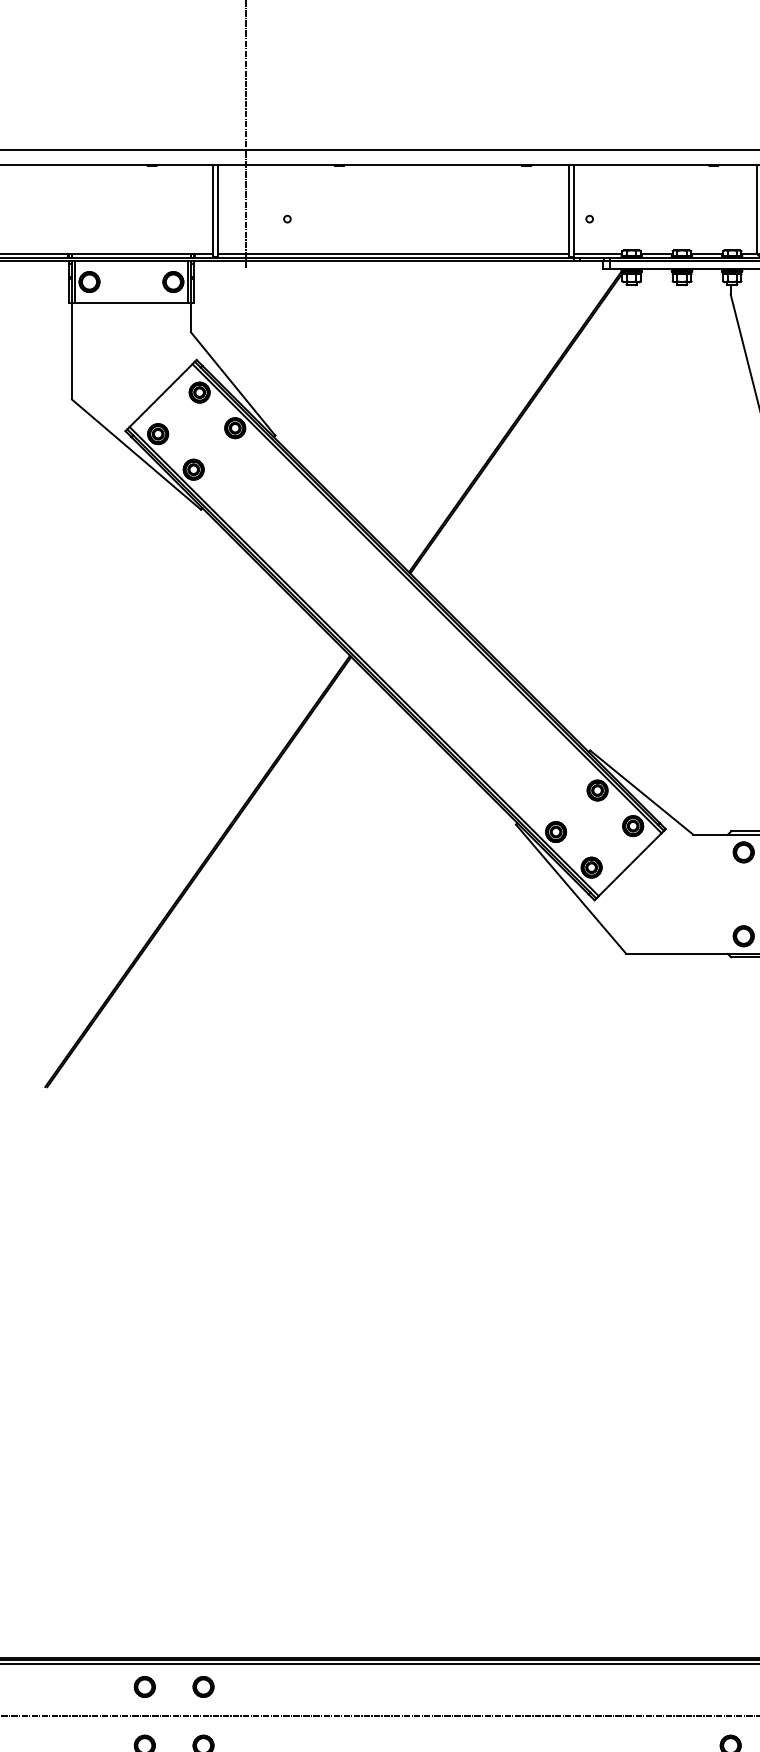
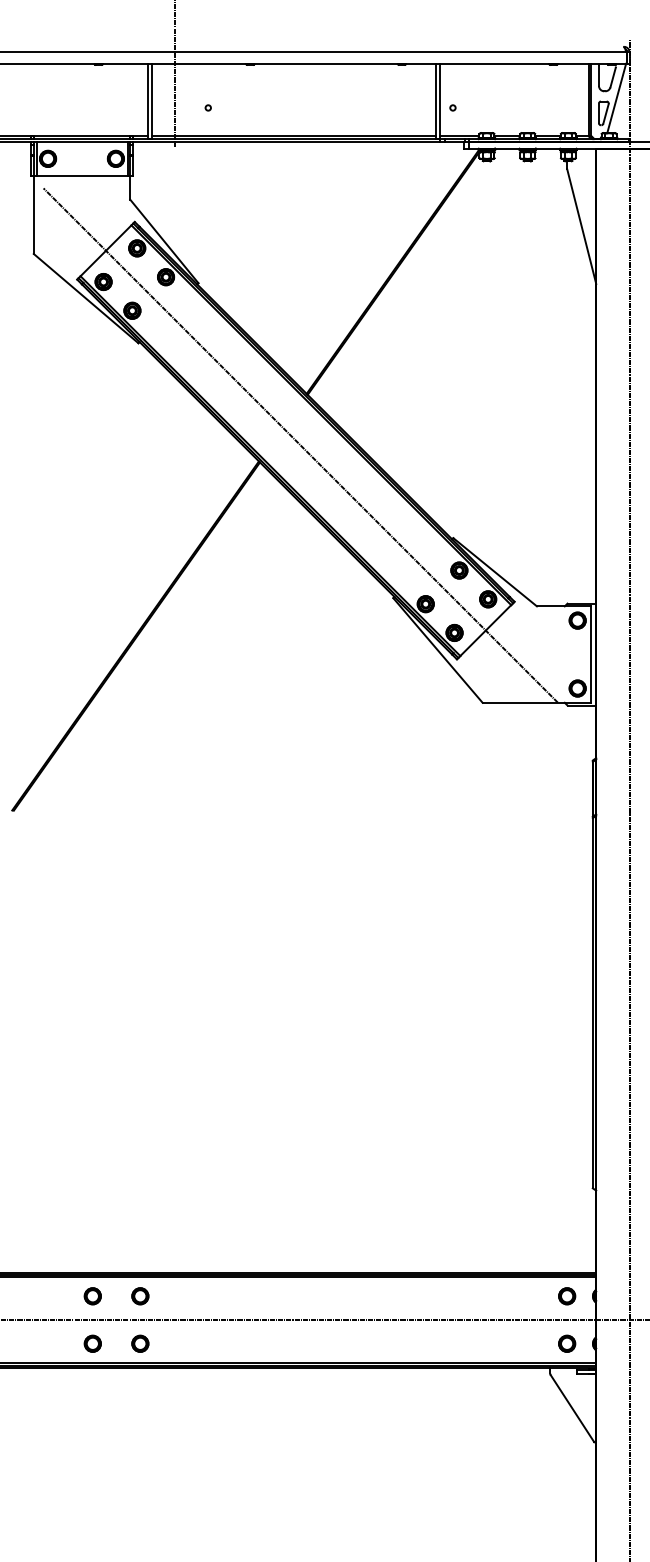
line: (401, 636) -> (300, 445), added
part: (731, 1687) -> (567, 1296), added

